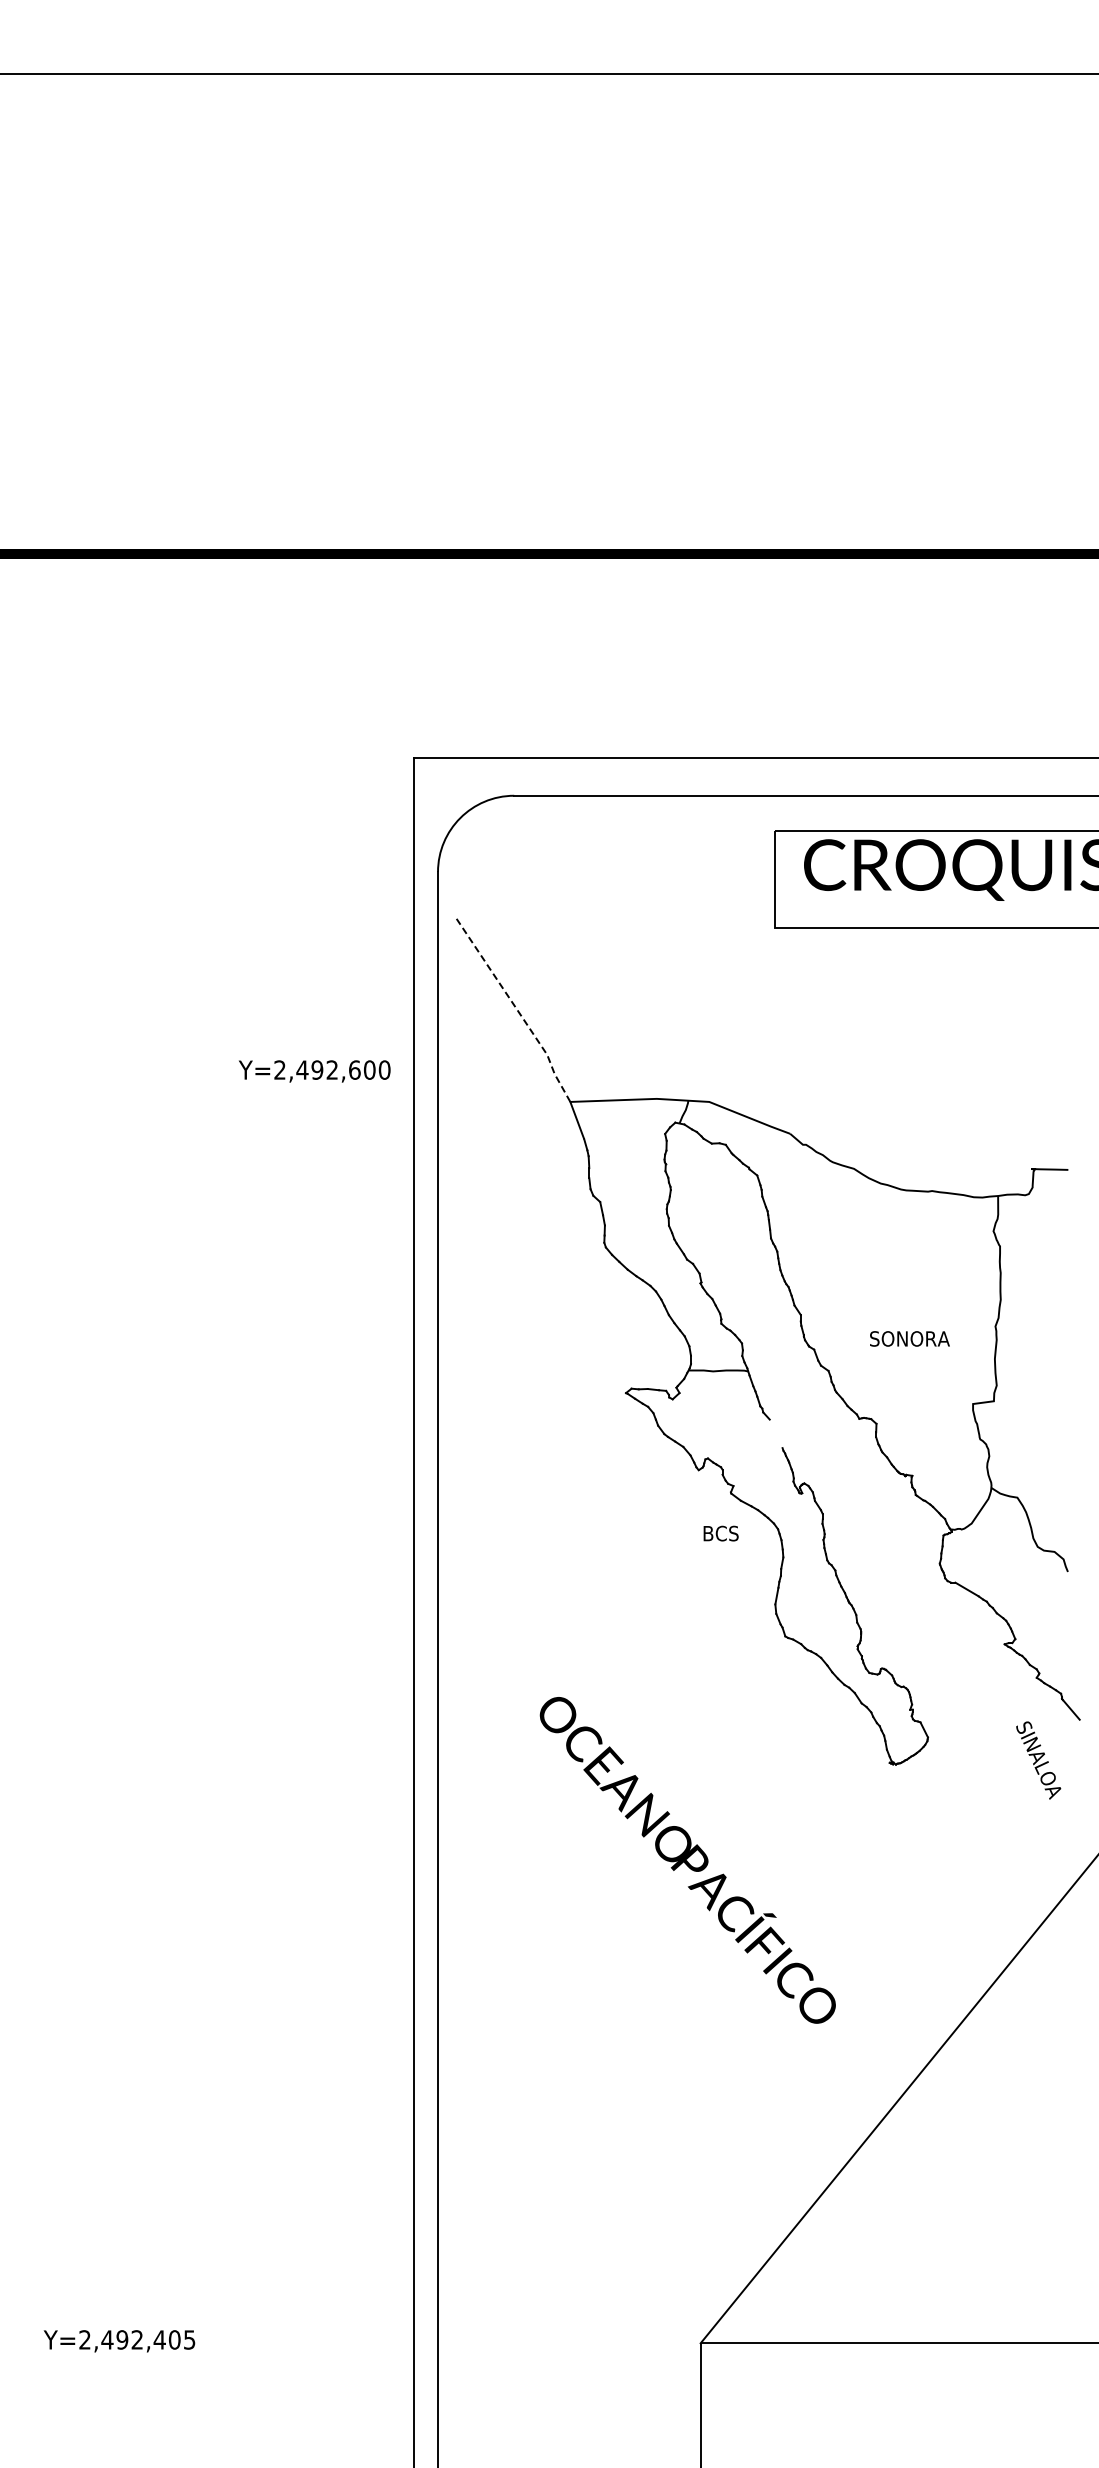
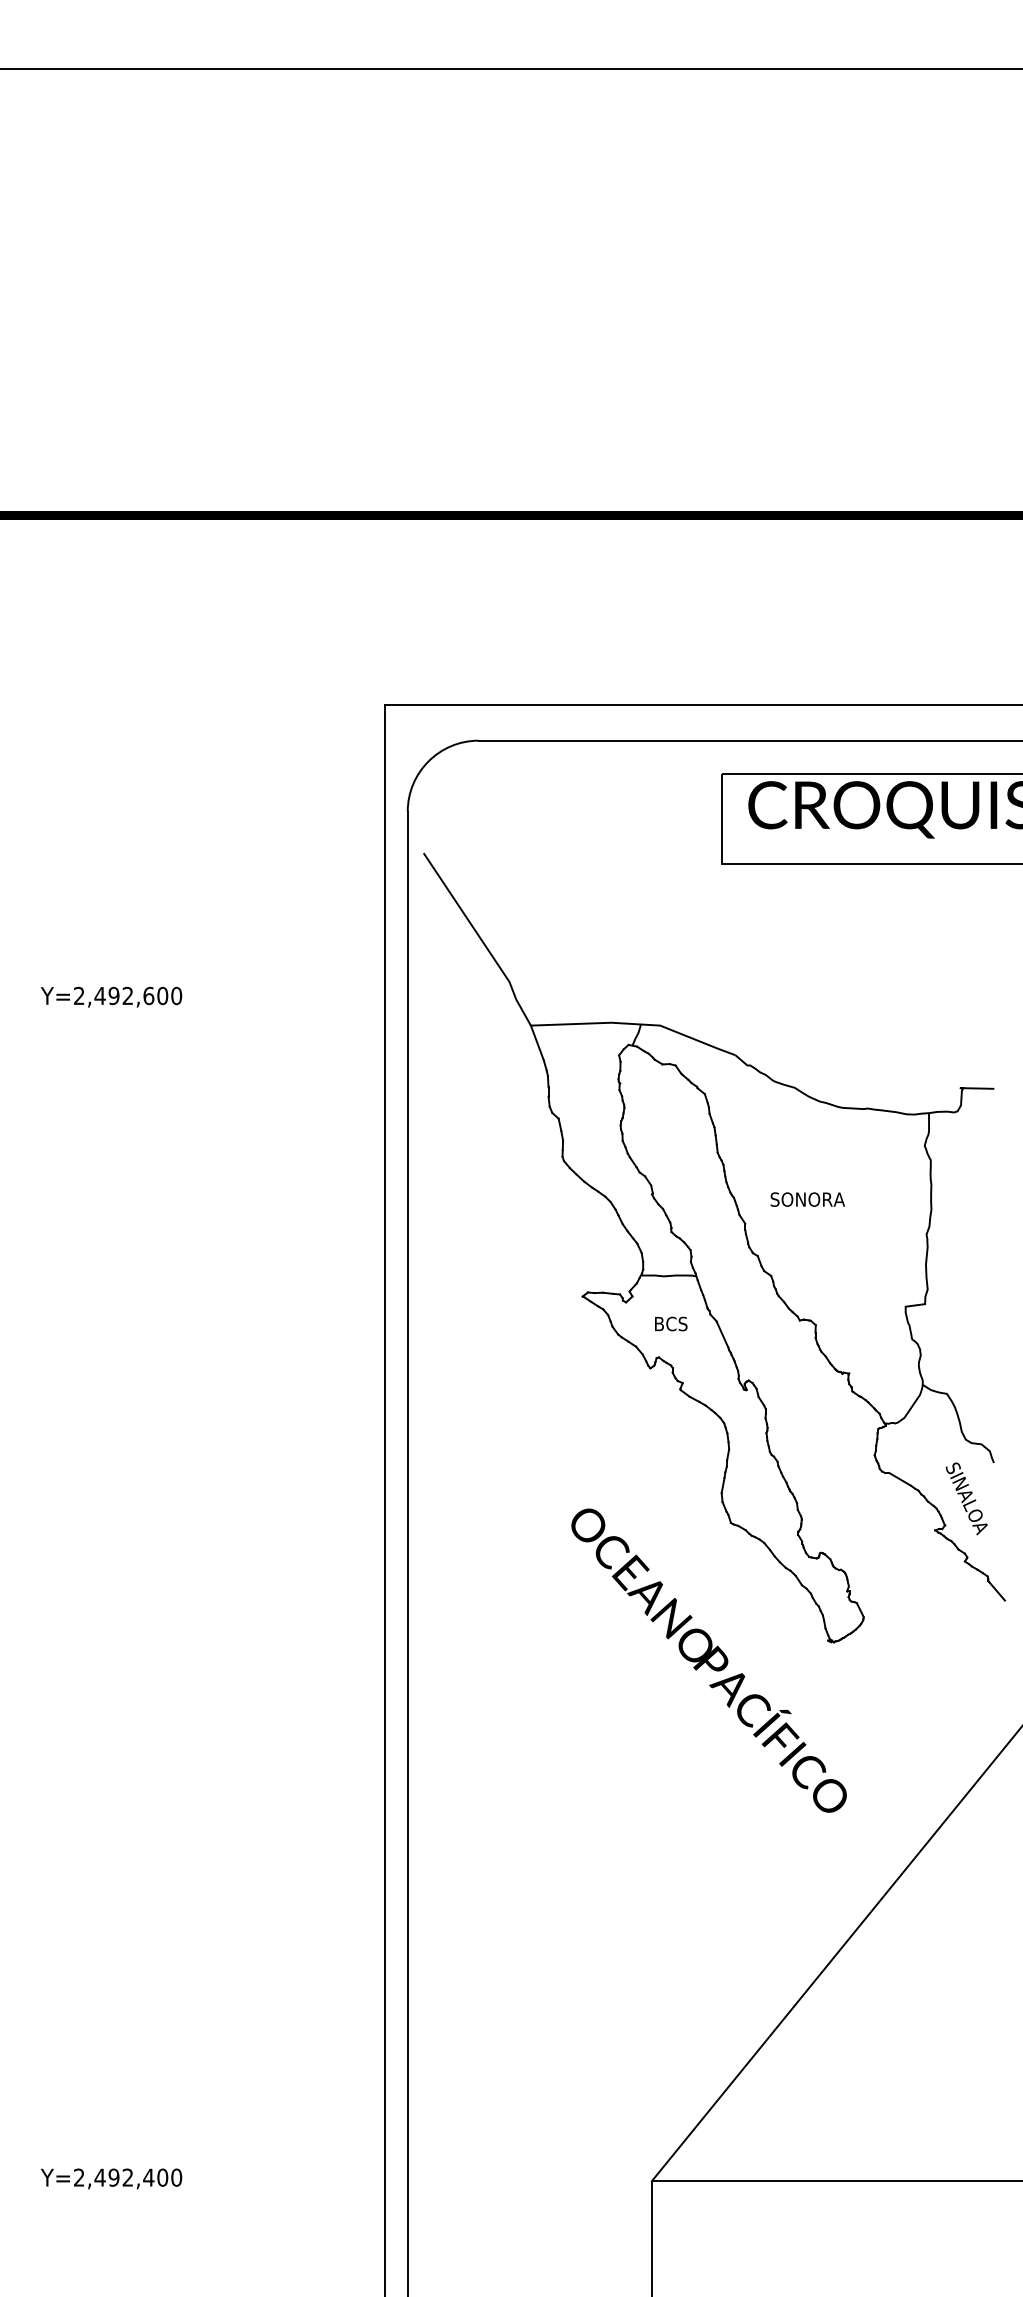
line: (516, 1008) -> (480, 938), dashed -> solid
text: (314, 1071) -> (111, 997), moved
text: (909, 1338) -> (807, 1199), moved
line: (775, 1433) -> (721, 1334), added
text: (720, 1533) -> (670, 1323), moved
text: (1038, 1760) -> (966, 1498), moved
text: (687, 1860) -> (708, 1660), moved
text: (189, 2339) -> (176, 2177), Y=2,492,405 -> Y=2,492,400

